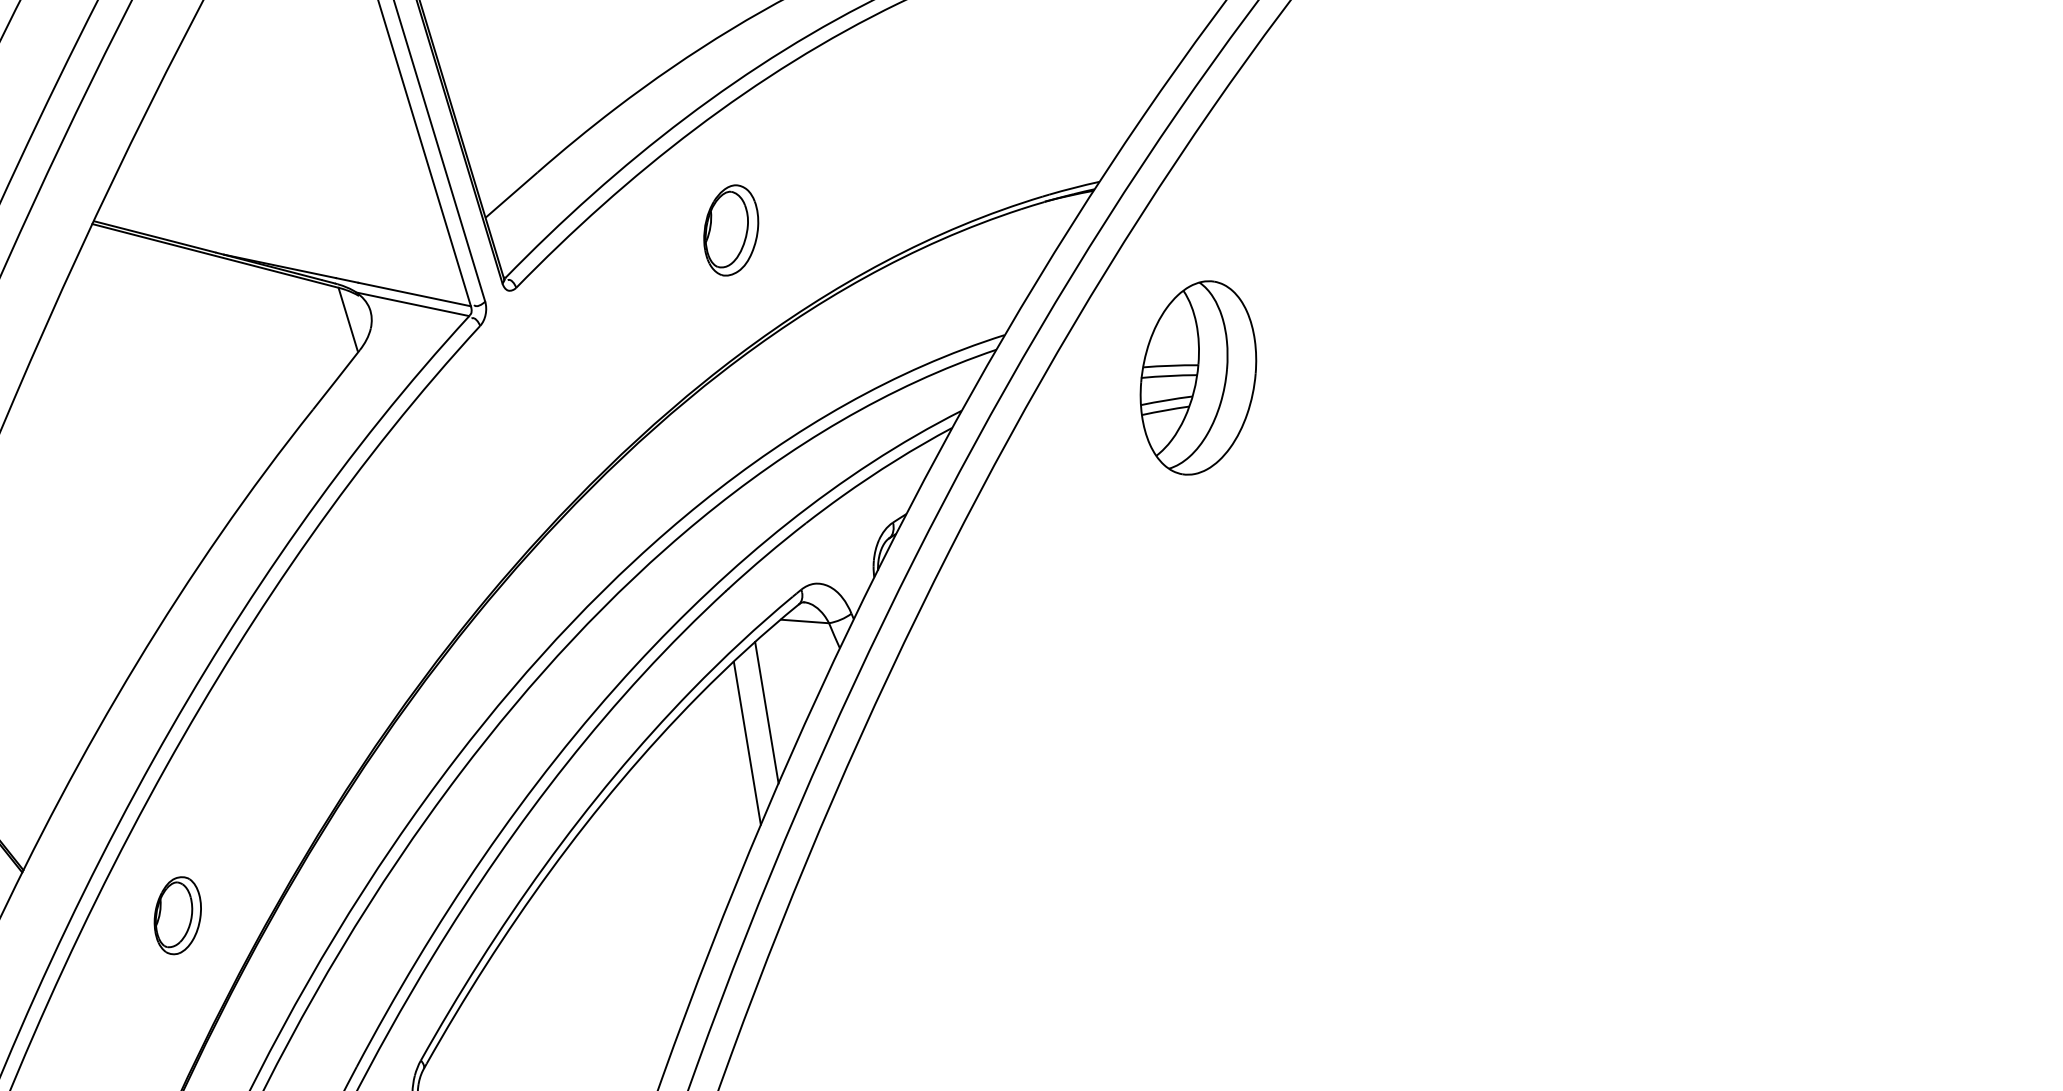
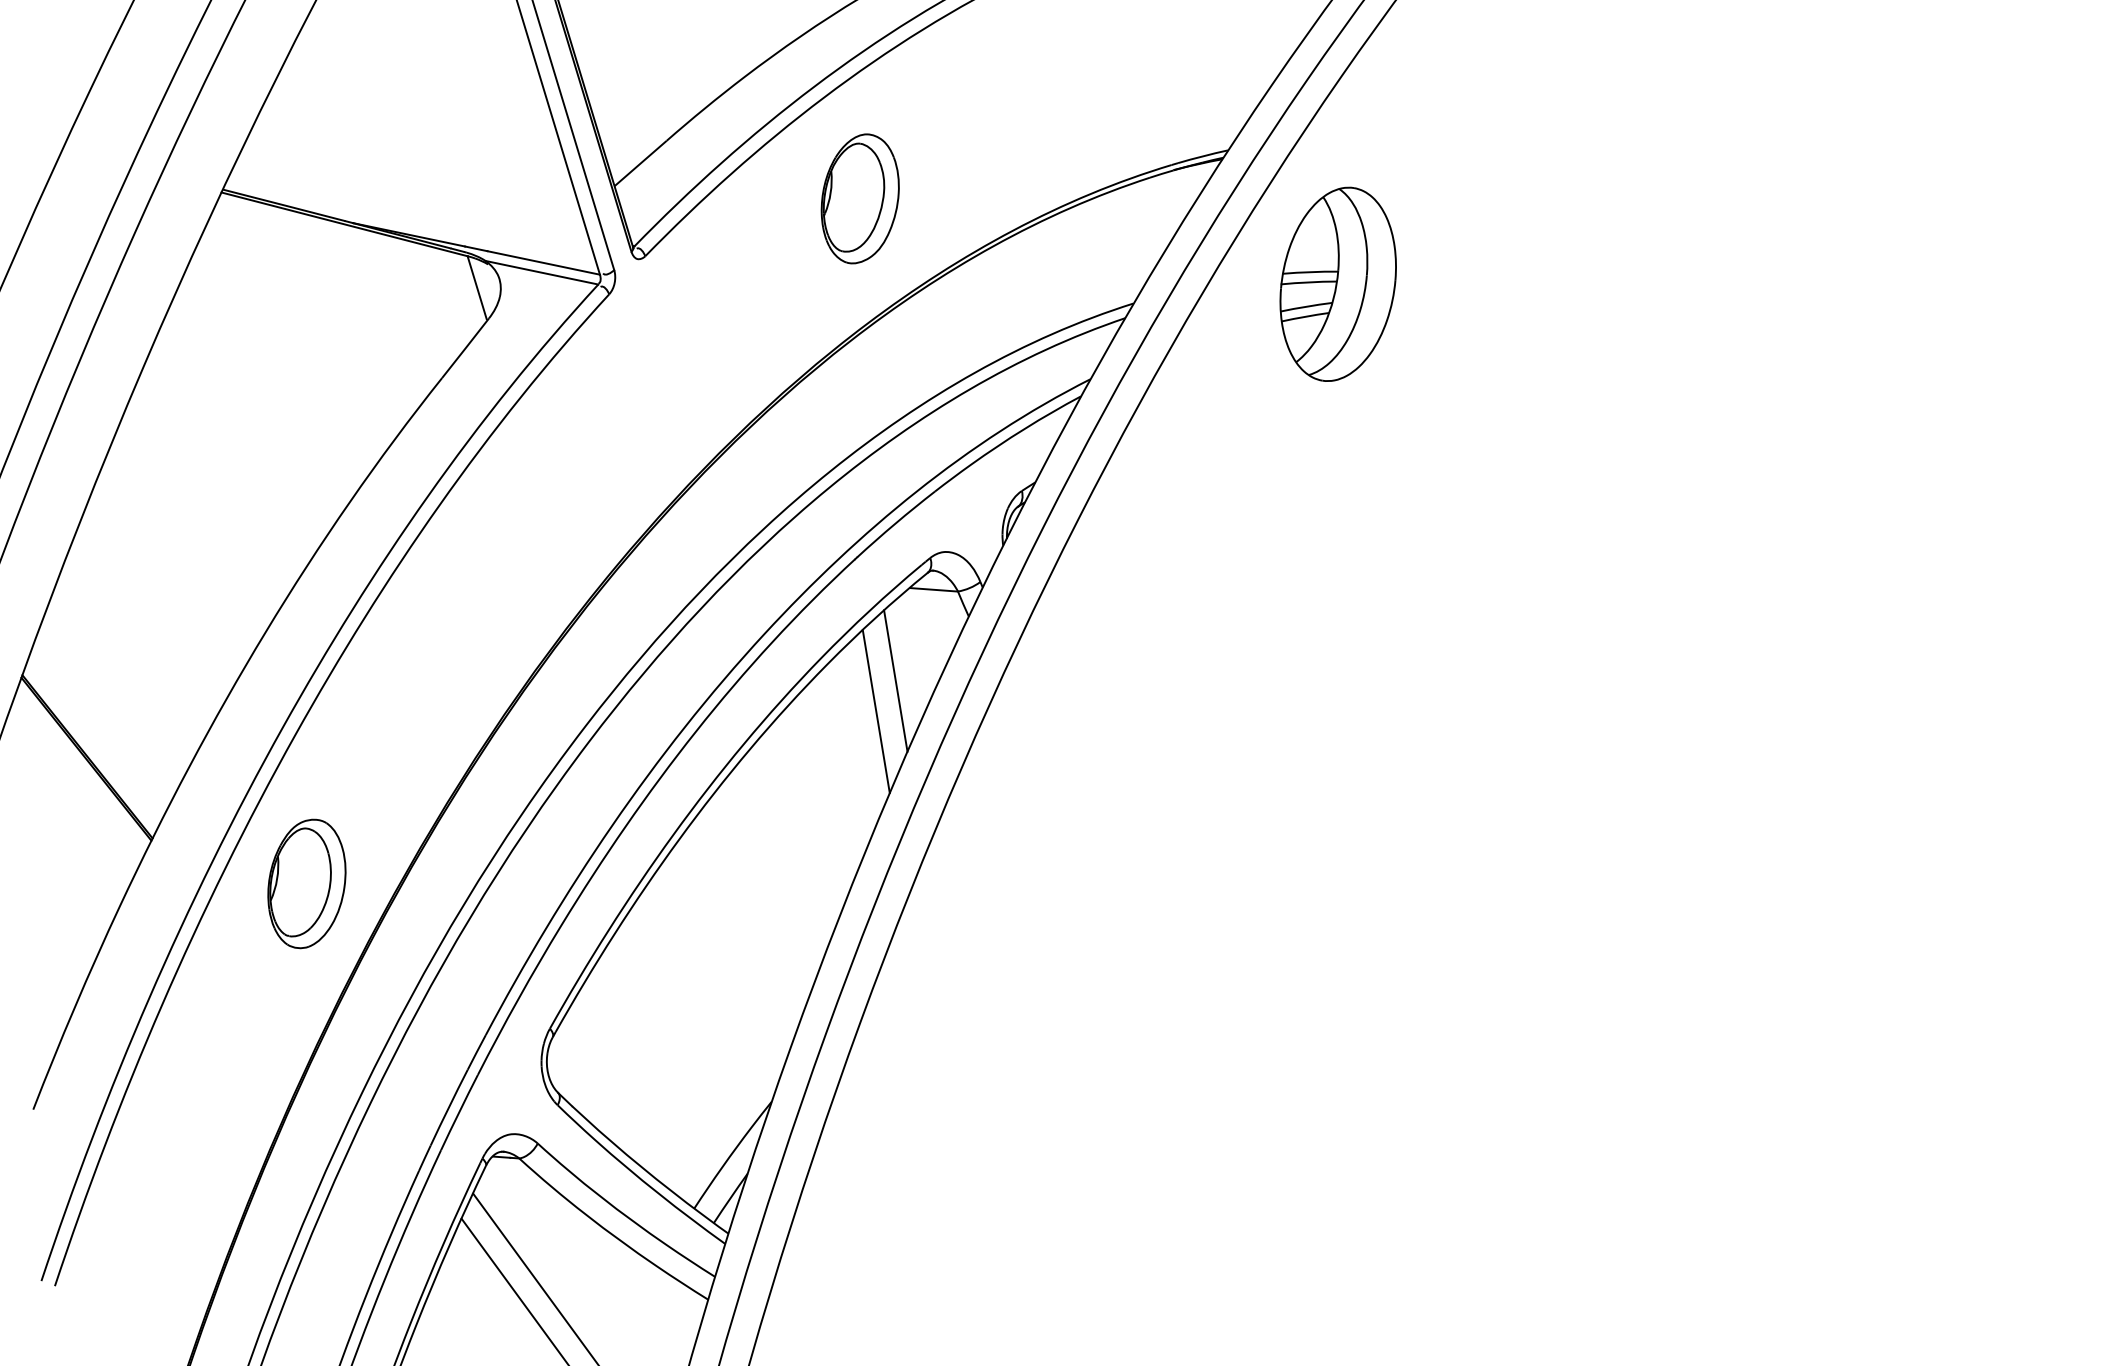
part: (730, 230) -> (859, 198), size x1.43
part: (1197, 377) -> (1337, 283), moved
part: (177, 915) -> (306, 883), size x1.67

